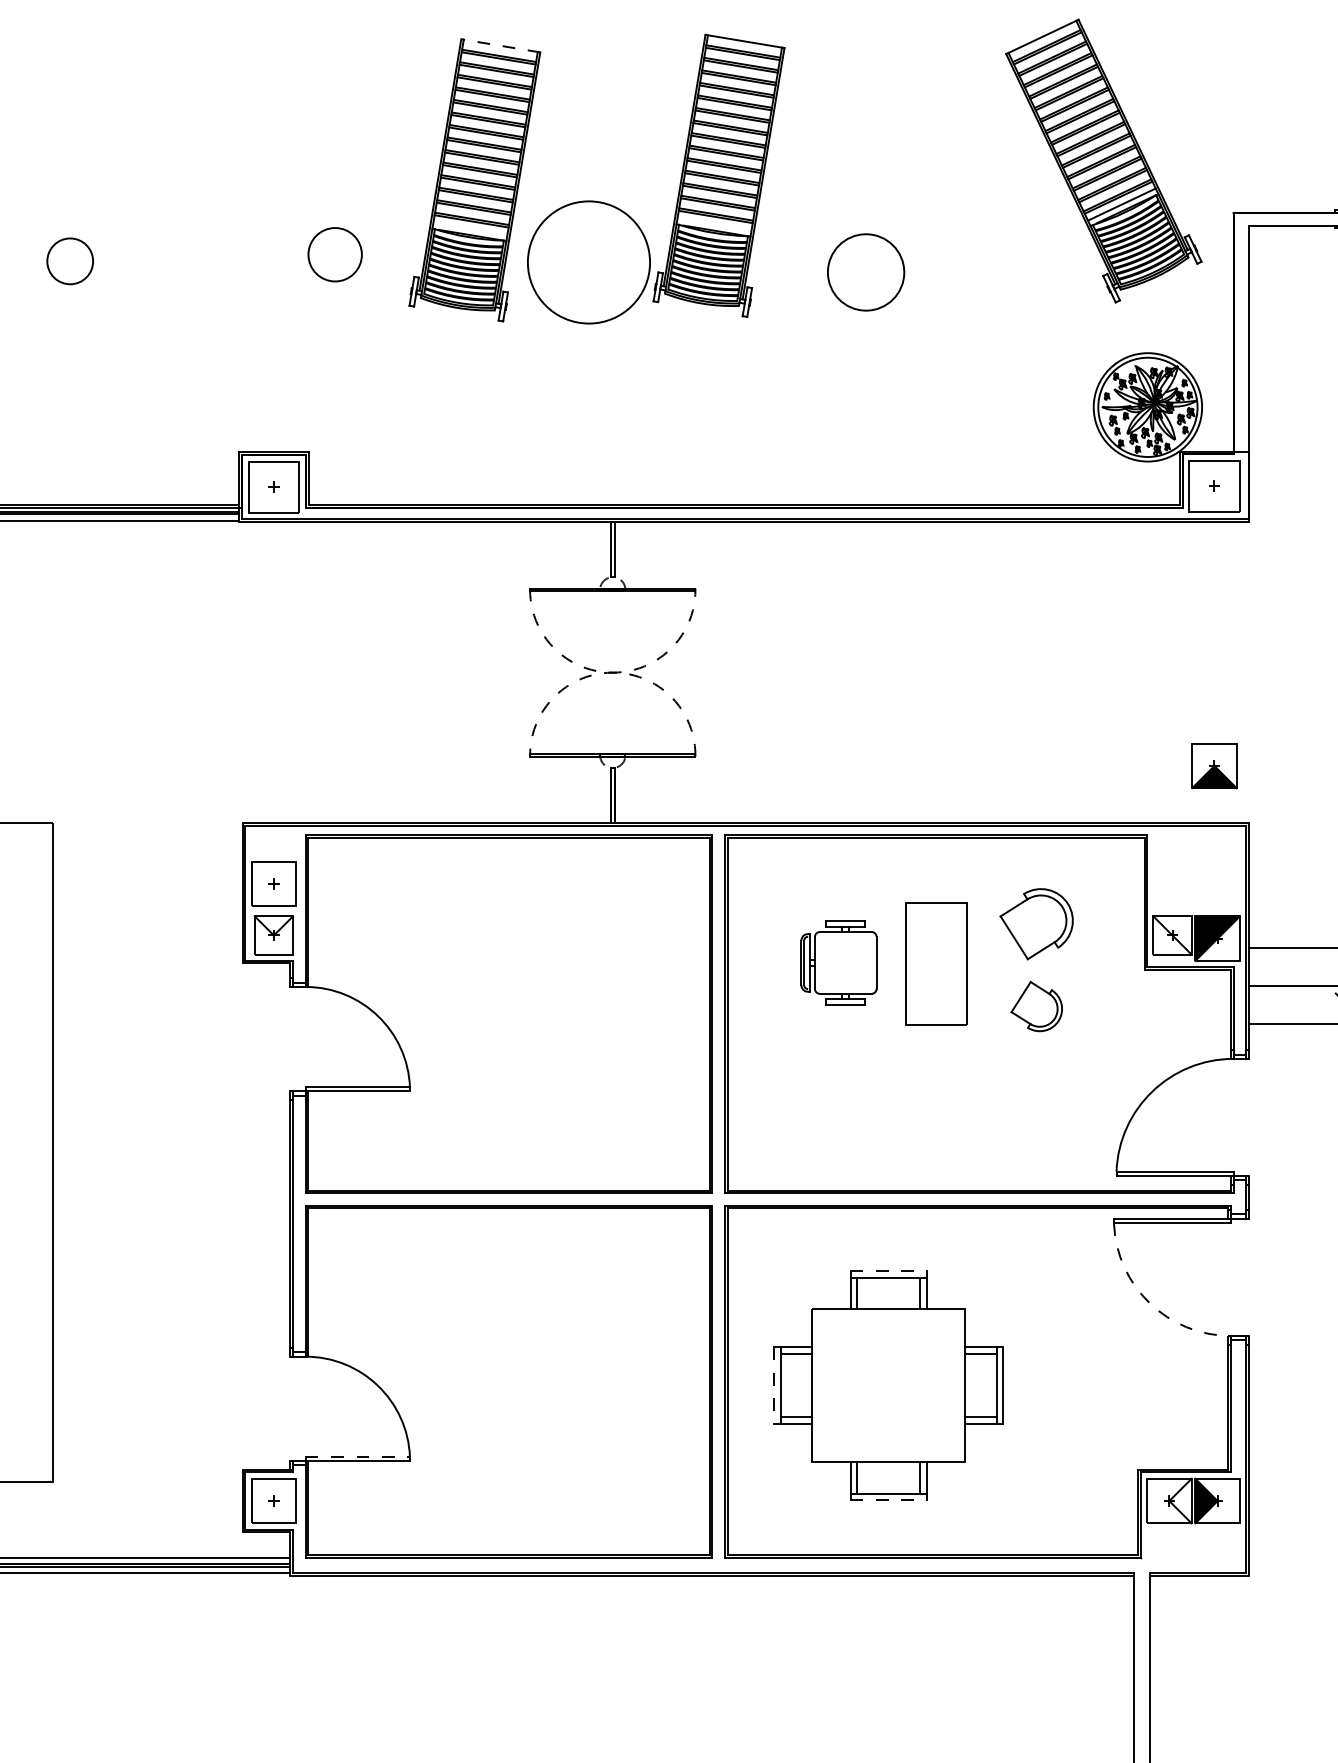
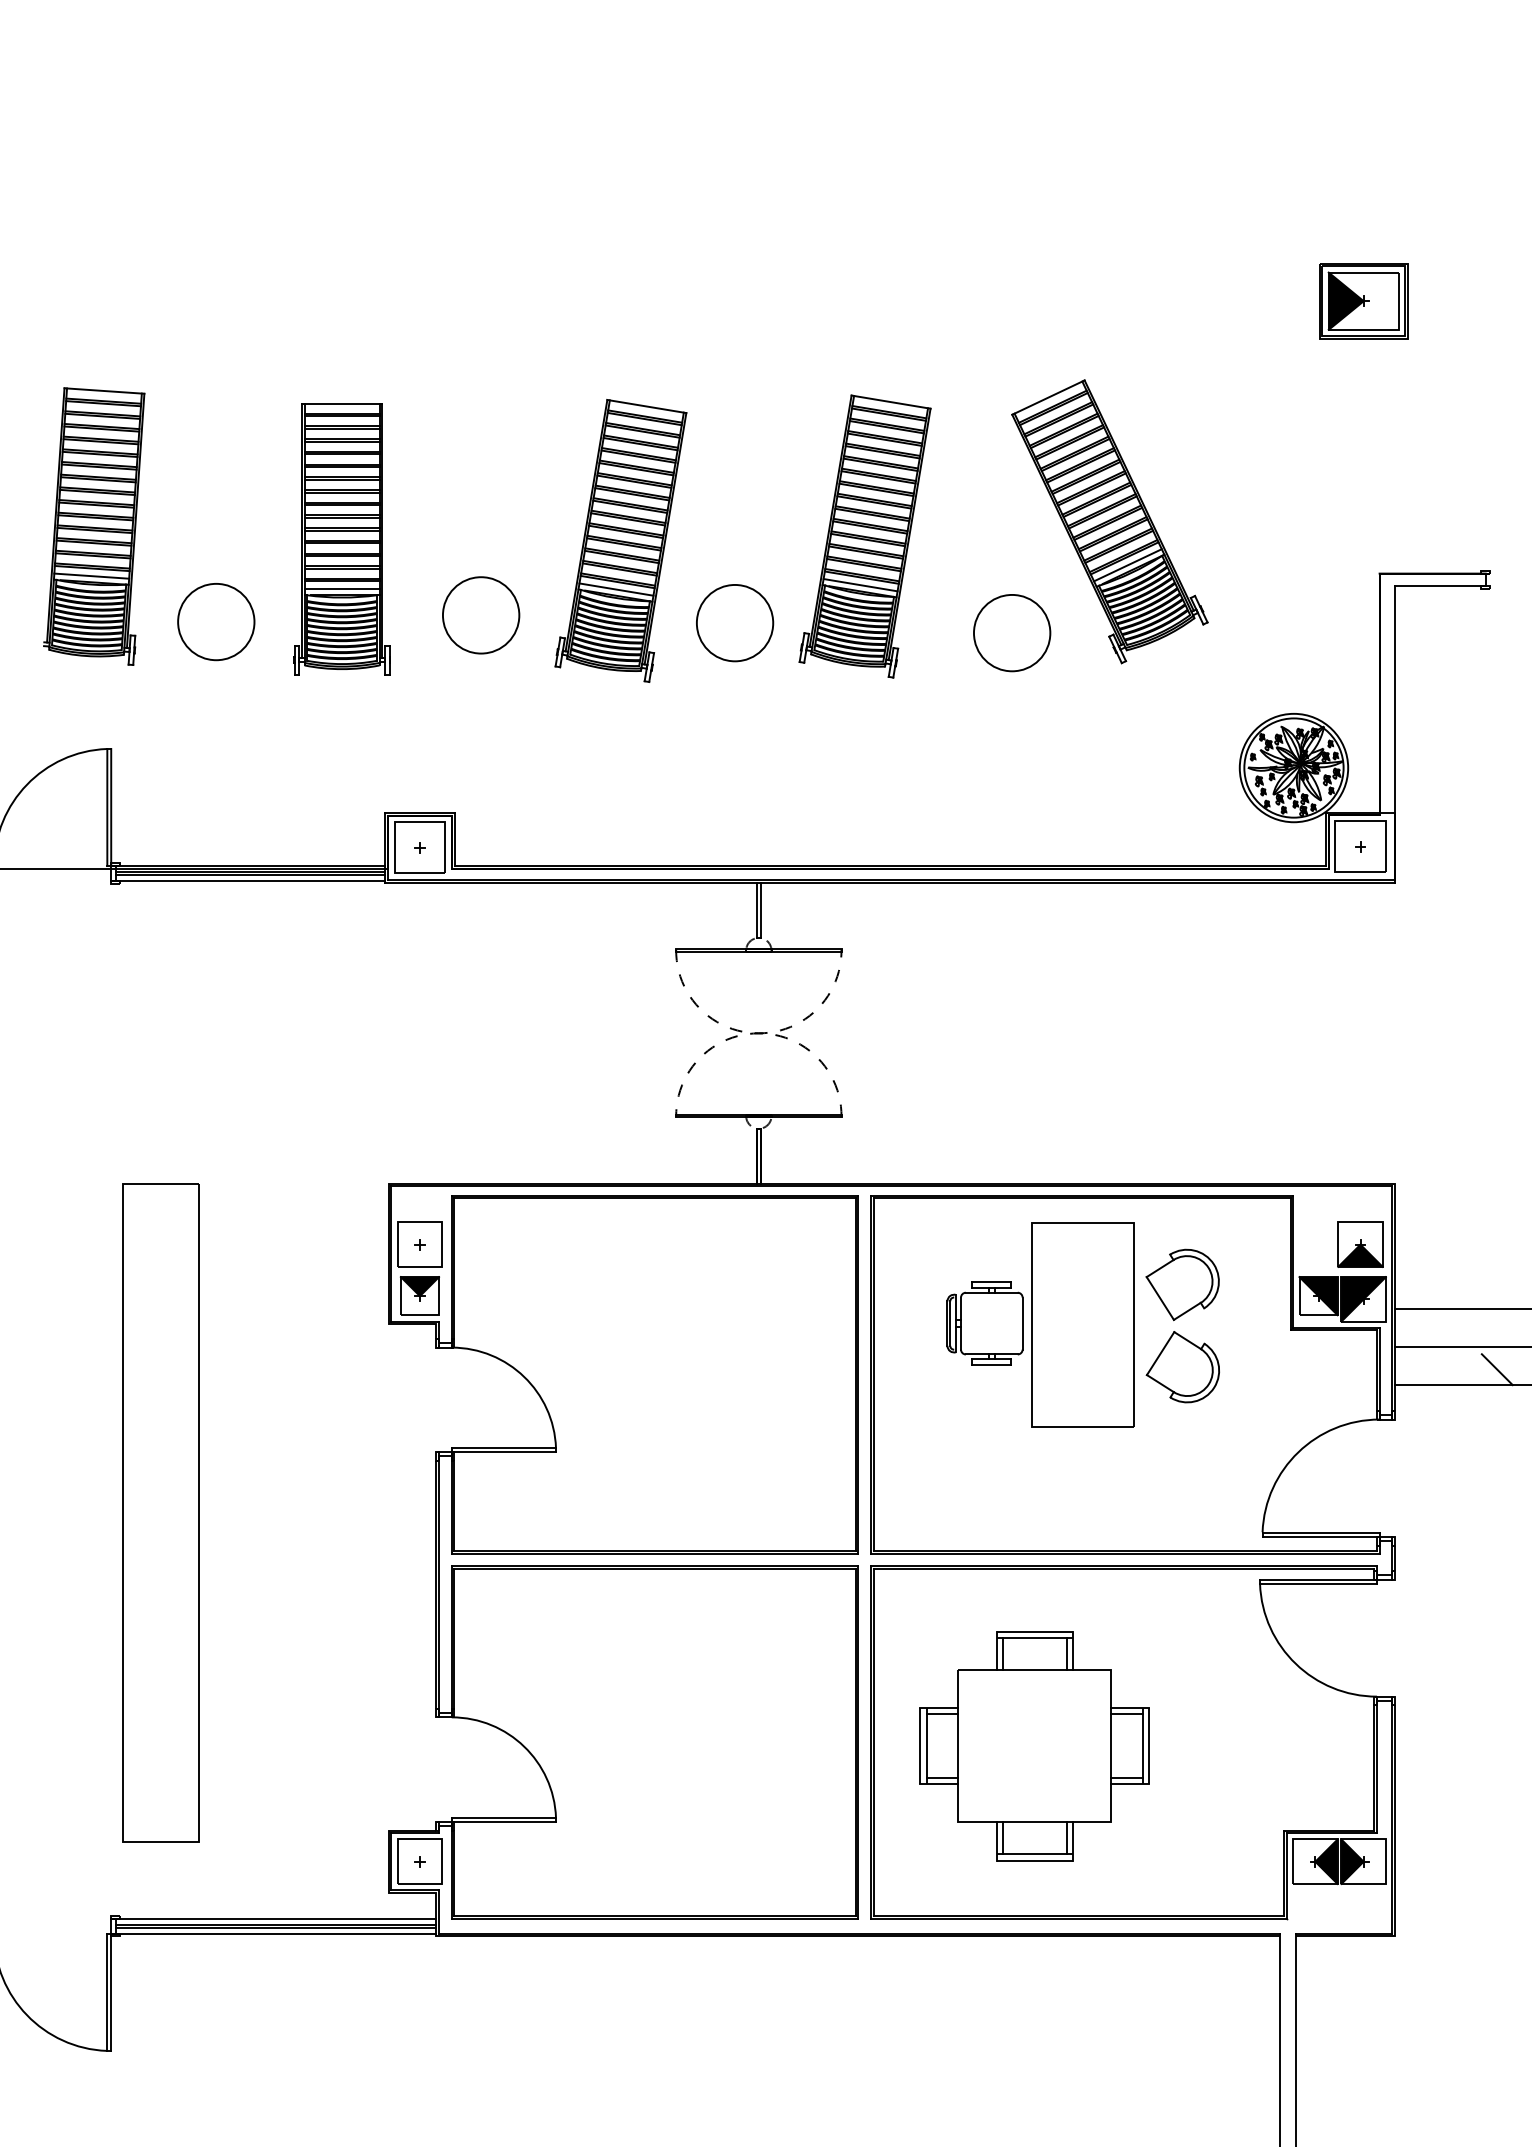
line: (500, 45) -> (646, 406), dashed -> solid
part: (1103, 160) -> (1109, 521), moved
part: (195, 178) -> (341, 539), added
line: (714, 224) -> (860, 585), added
line: (470, 228) -> (616, 589), added
circle: (335, 254) -> (481, 615), size x1.43
circle: (70, 260) -> (216, 621), size x1.67
circle: (588, 261) -> (734, 622), size x0.62
part: (1214, 765) -> (1360, 1244), moved
fill: (273, 925) -> (419, 1286), added
fill: (1172, 935) -> (1318, 1296), added
part: (936, 963) -> (1082, 1324), size x1.67
part: (1036, 1006) -> (1182, 1367), size x1.43
line: (889, 1270) -> (1035, 1631), dashed -> solid
arc: (1149, 1302) -> (1295, 1663), dashed -> solid
line: (774, 1385) -> (920, 1746), dashed -> solid
line: (358, 1456) -> (504, 1817), dashed -> solid
line: (889, 1499) -> (1035, 1860), dashed -> solid
fill: (1180, 1500) -> (1326, 1861), added

